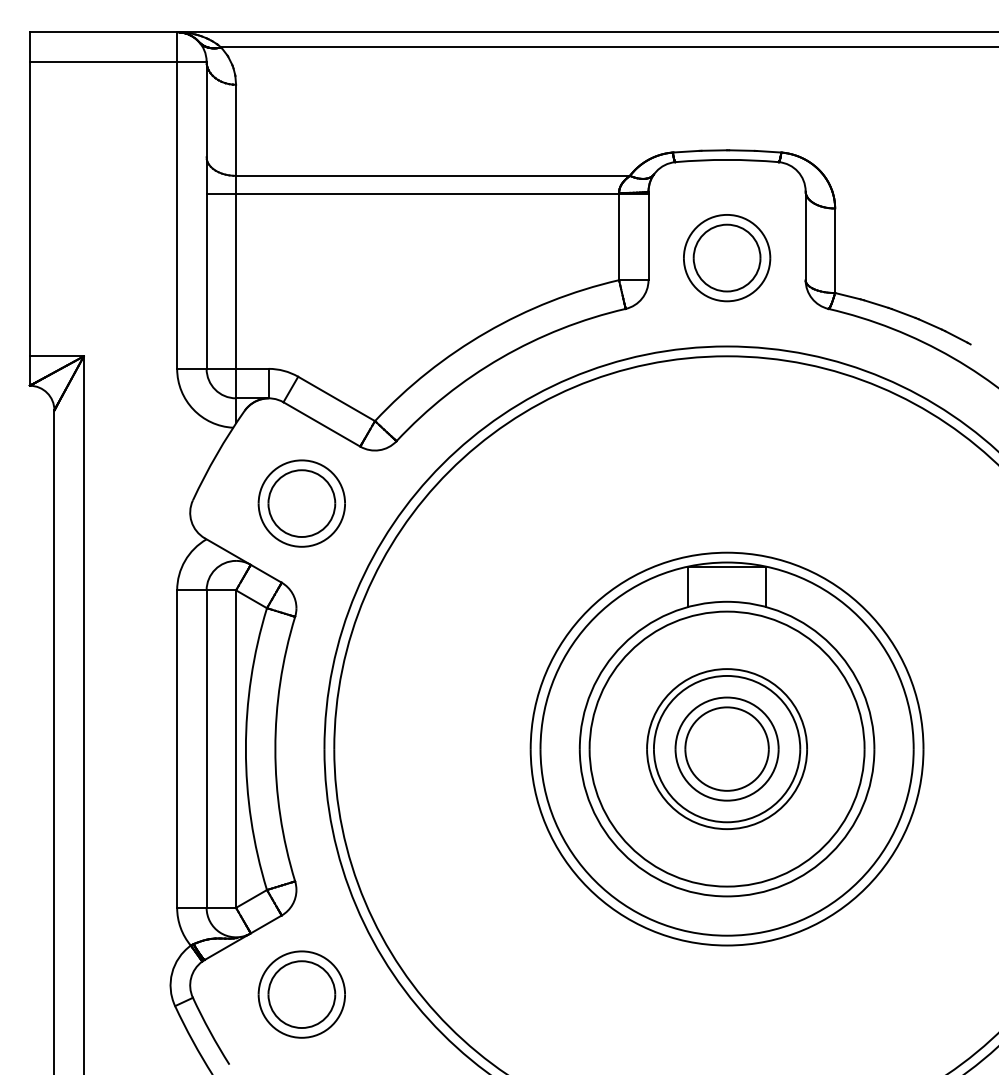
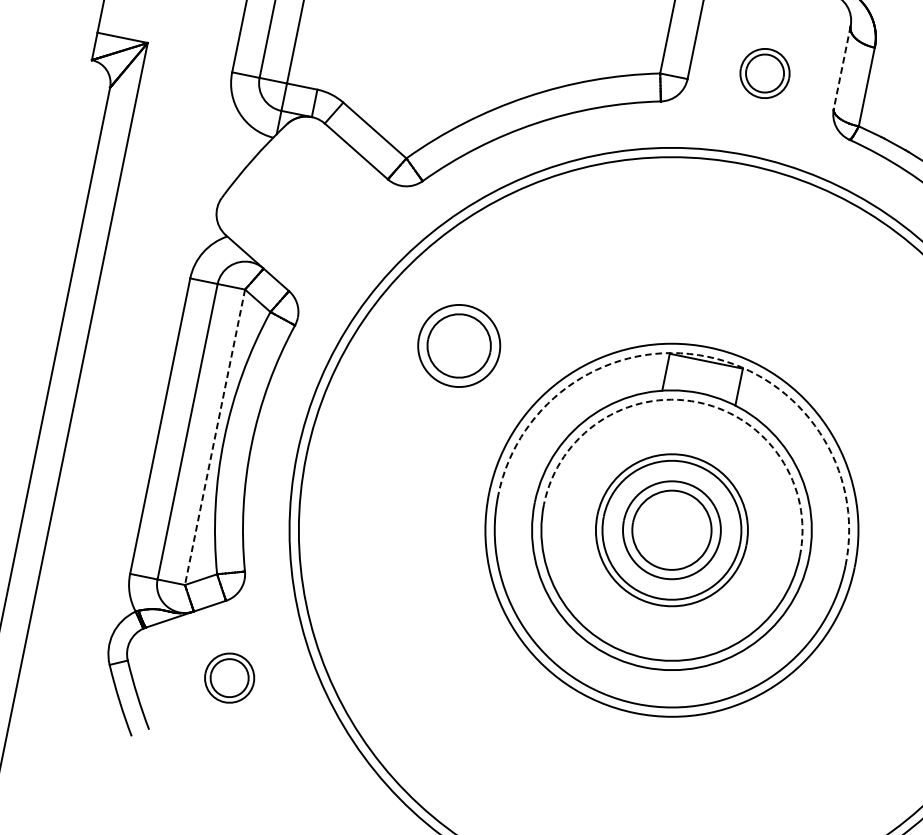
line: (805, 236) -> (841, 68), solid -> dashed
part: (727, 258) -> (765, 73), size x0.6
part: (301, 503) -> (458, 345), moved
arc: (727, 562) -> (707, 356), solid -> dashed
arc: (727, 611) -> (698, 402), solid -> dashed
line: (236, 749) -> (215, 437), solid -> dashed
part: (301, 994) -> (229, 678), size x0.6

